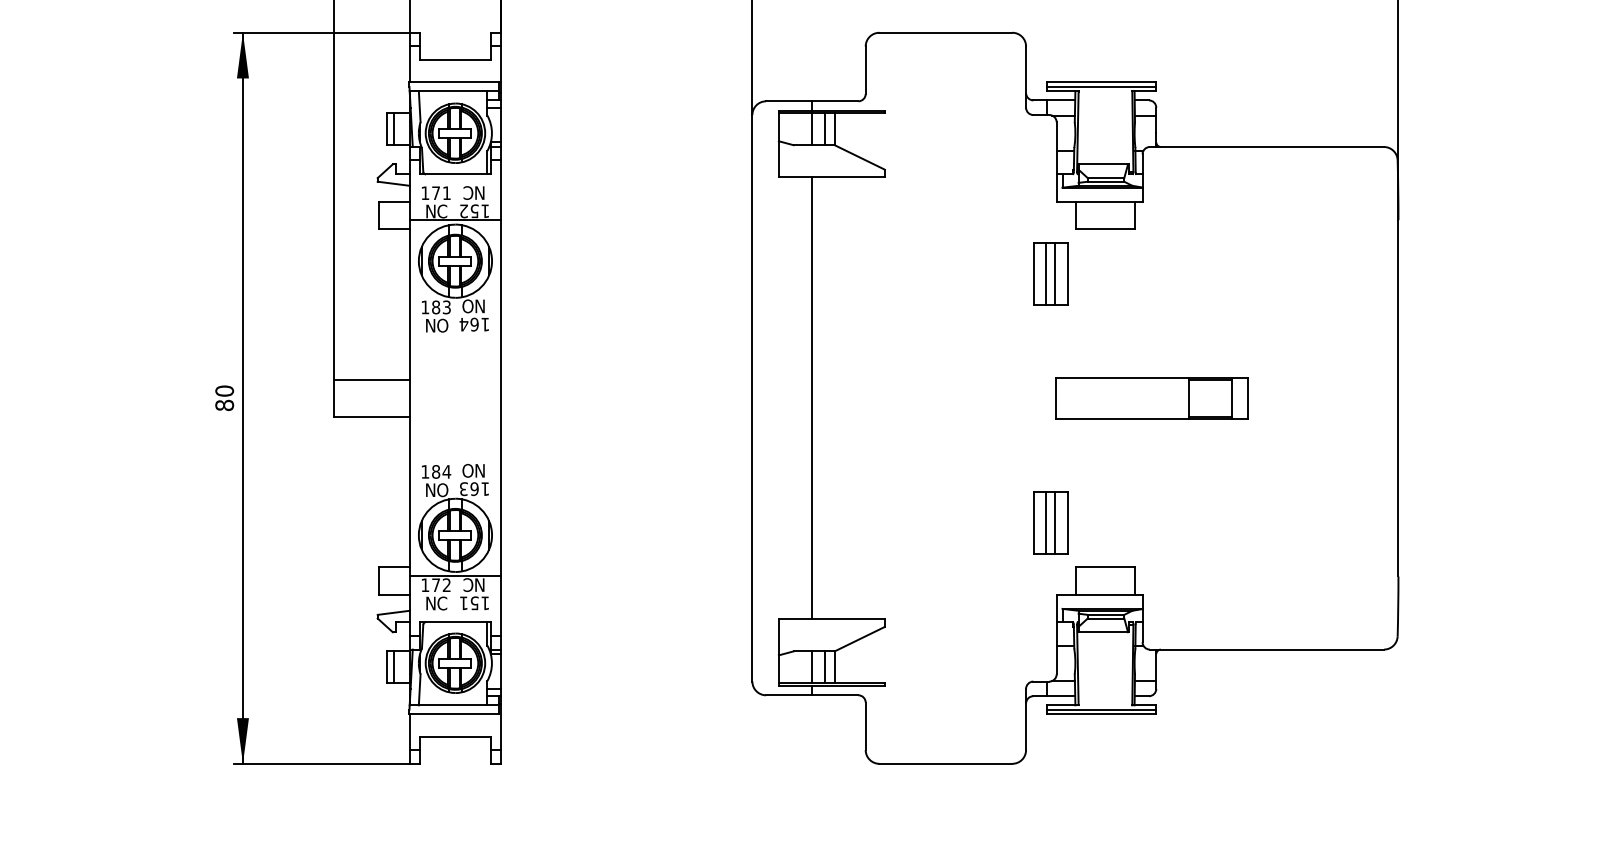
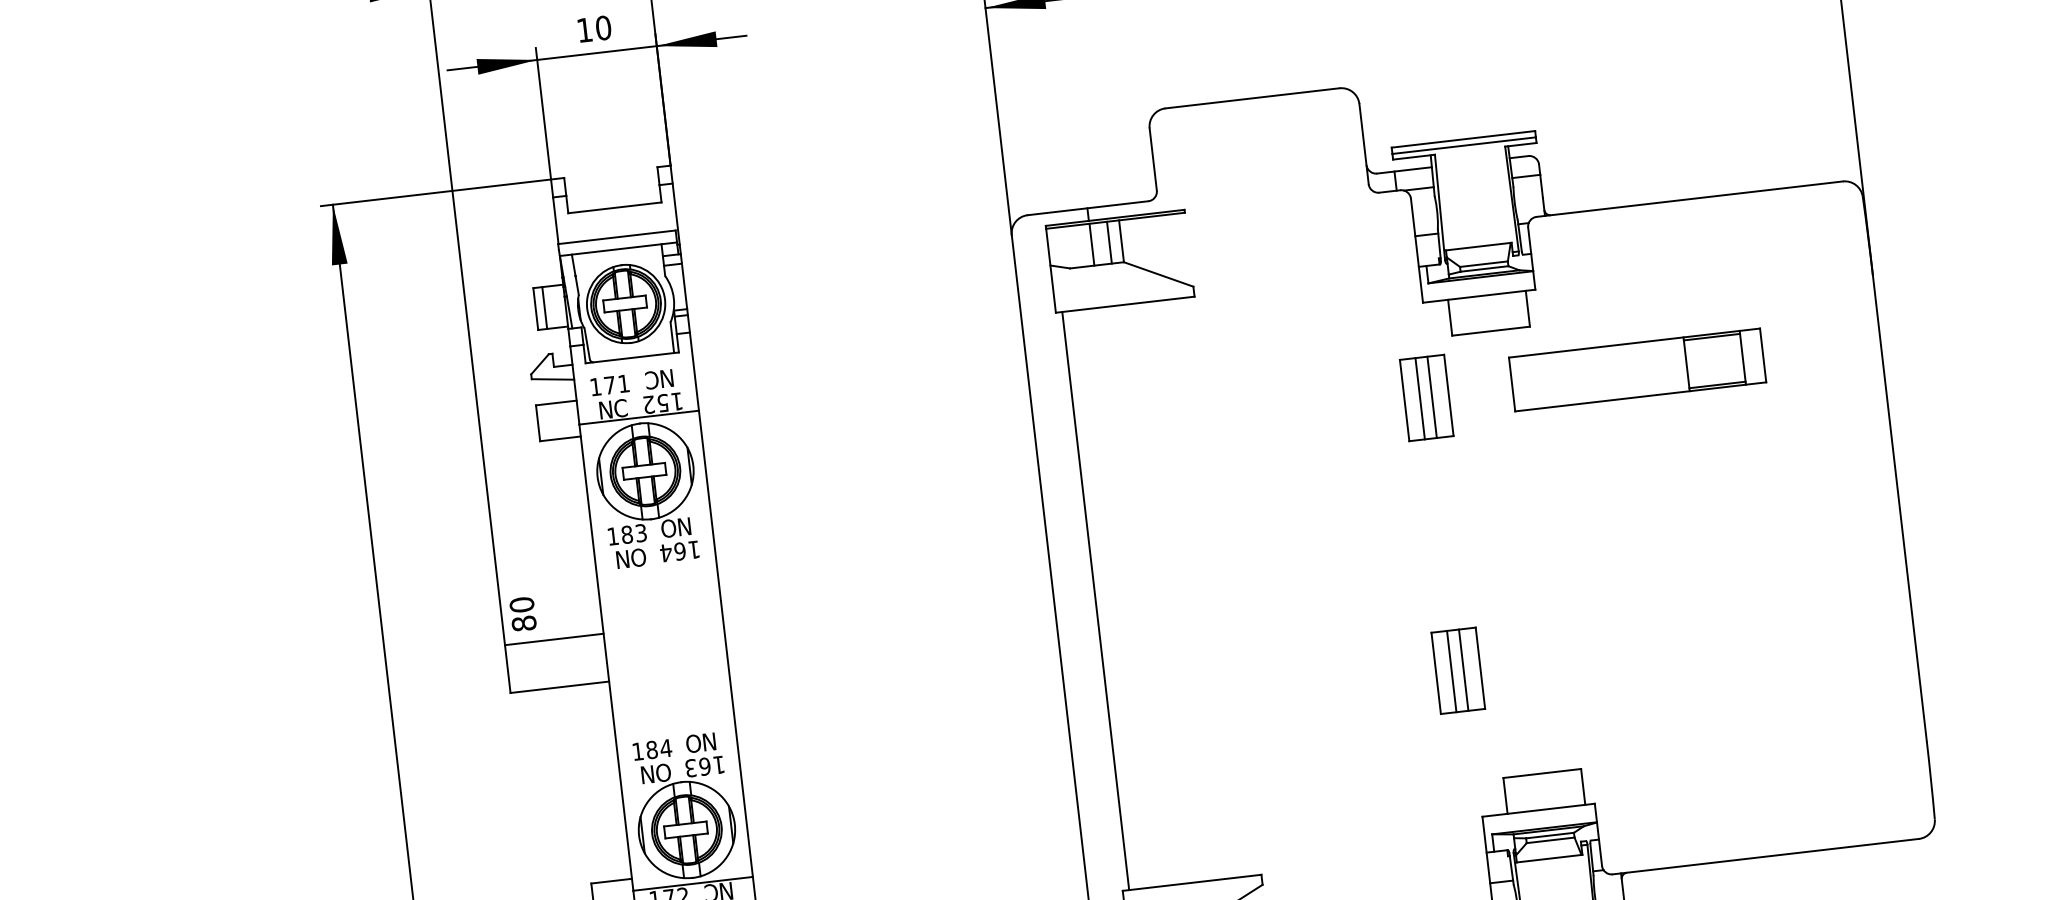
text: (224, 397) -> (522, 613), moved
line: (811, 398) -> (1095, 601), moved
part: (1151, 398) -> (1637, 370), moved
part: (1050, 522) -> (1457, 670), moved

